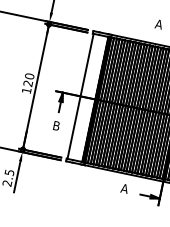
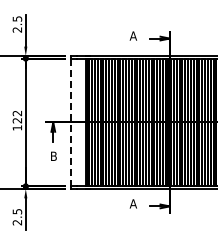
text: (29, 76) -> (17, 113), 120 -> 122
line: (80, 96) -> (71, 122), solid -> dashed

